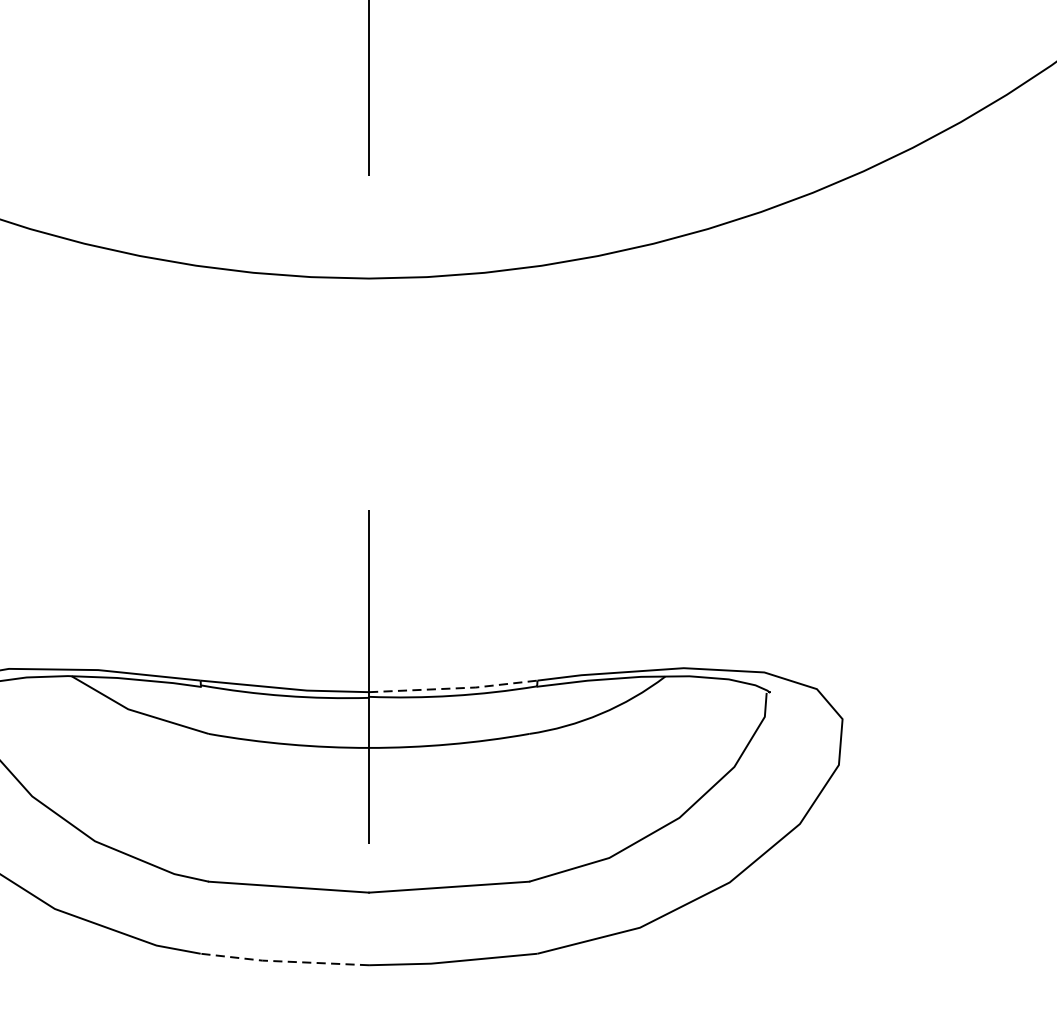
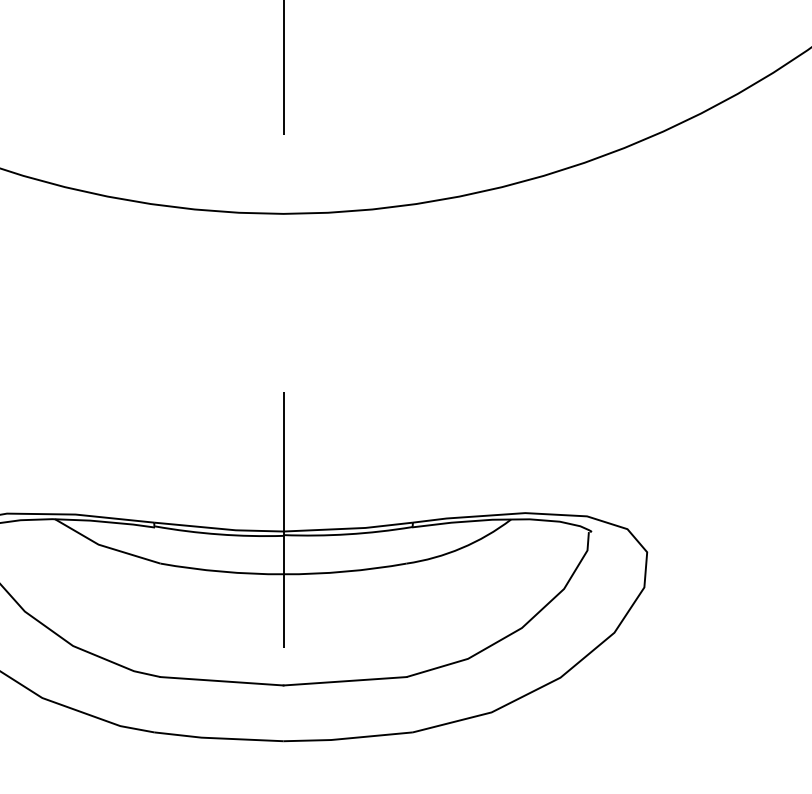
line: (453, 688) -> (348, 528), dashed -> solid
line: (284, 961) -> (218, 738), dashed -> solid

